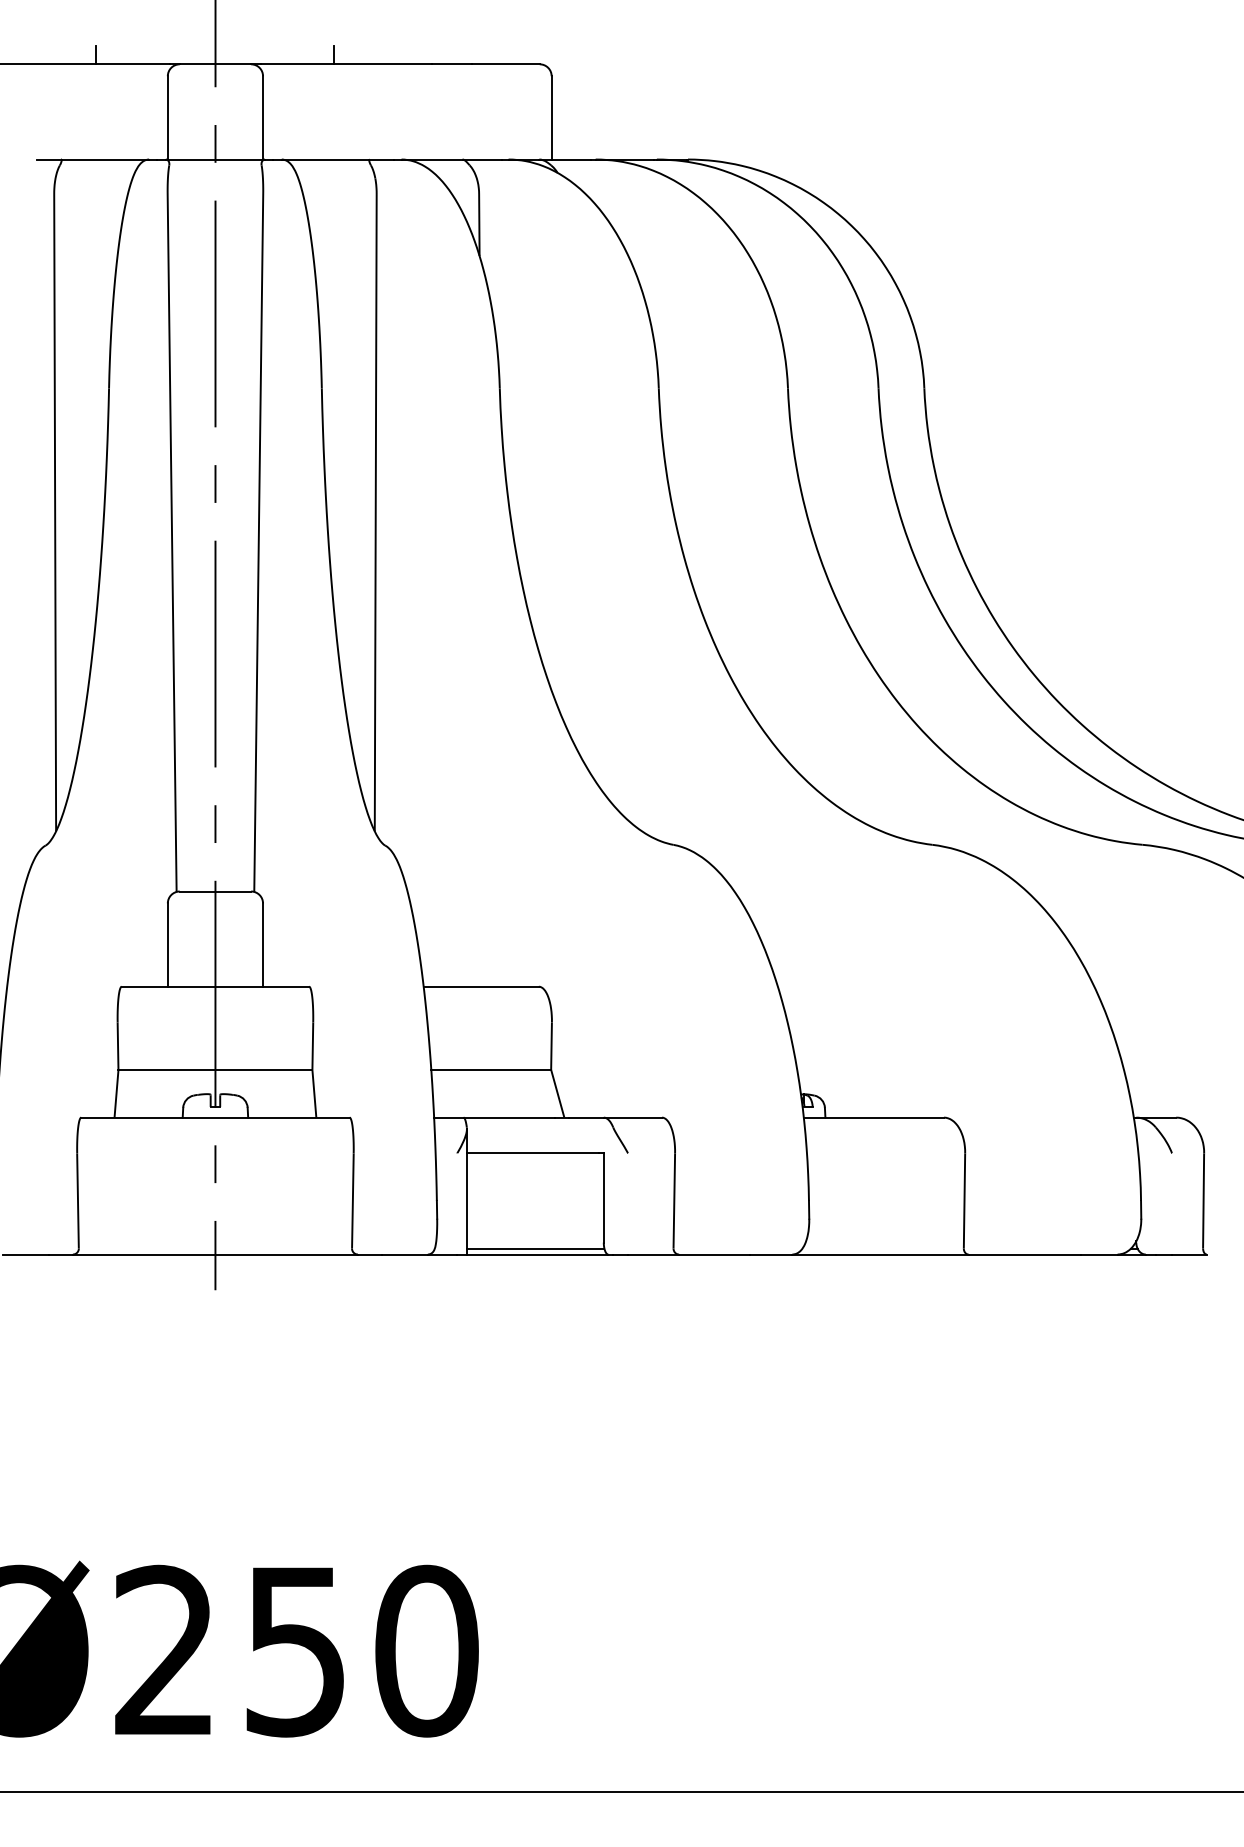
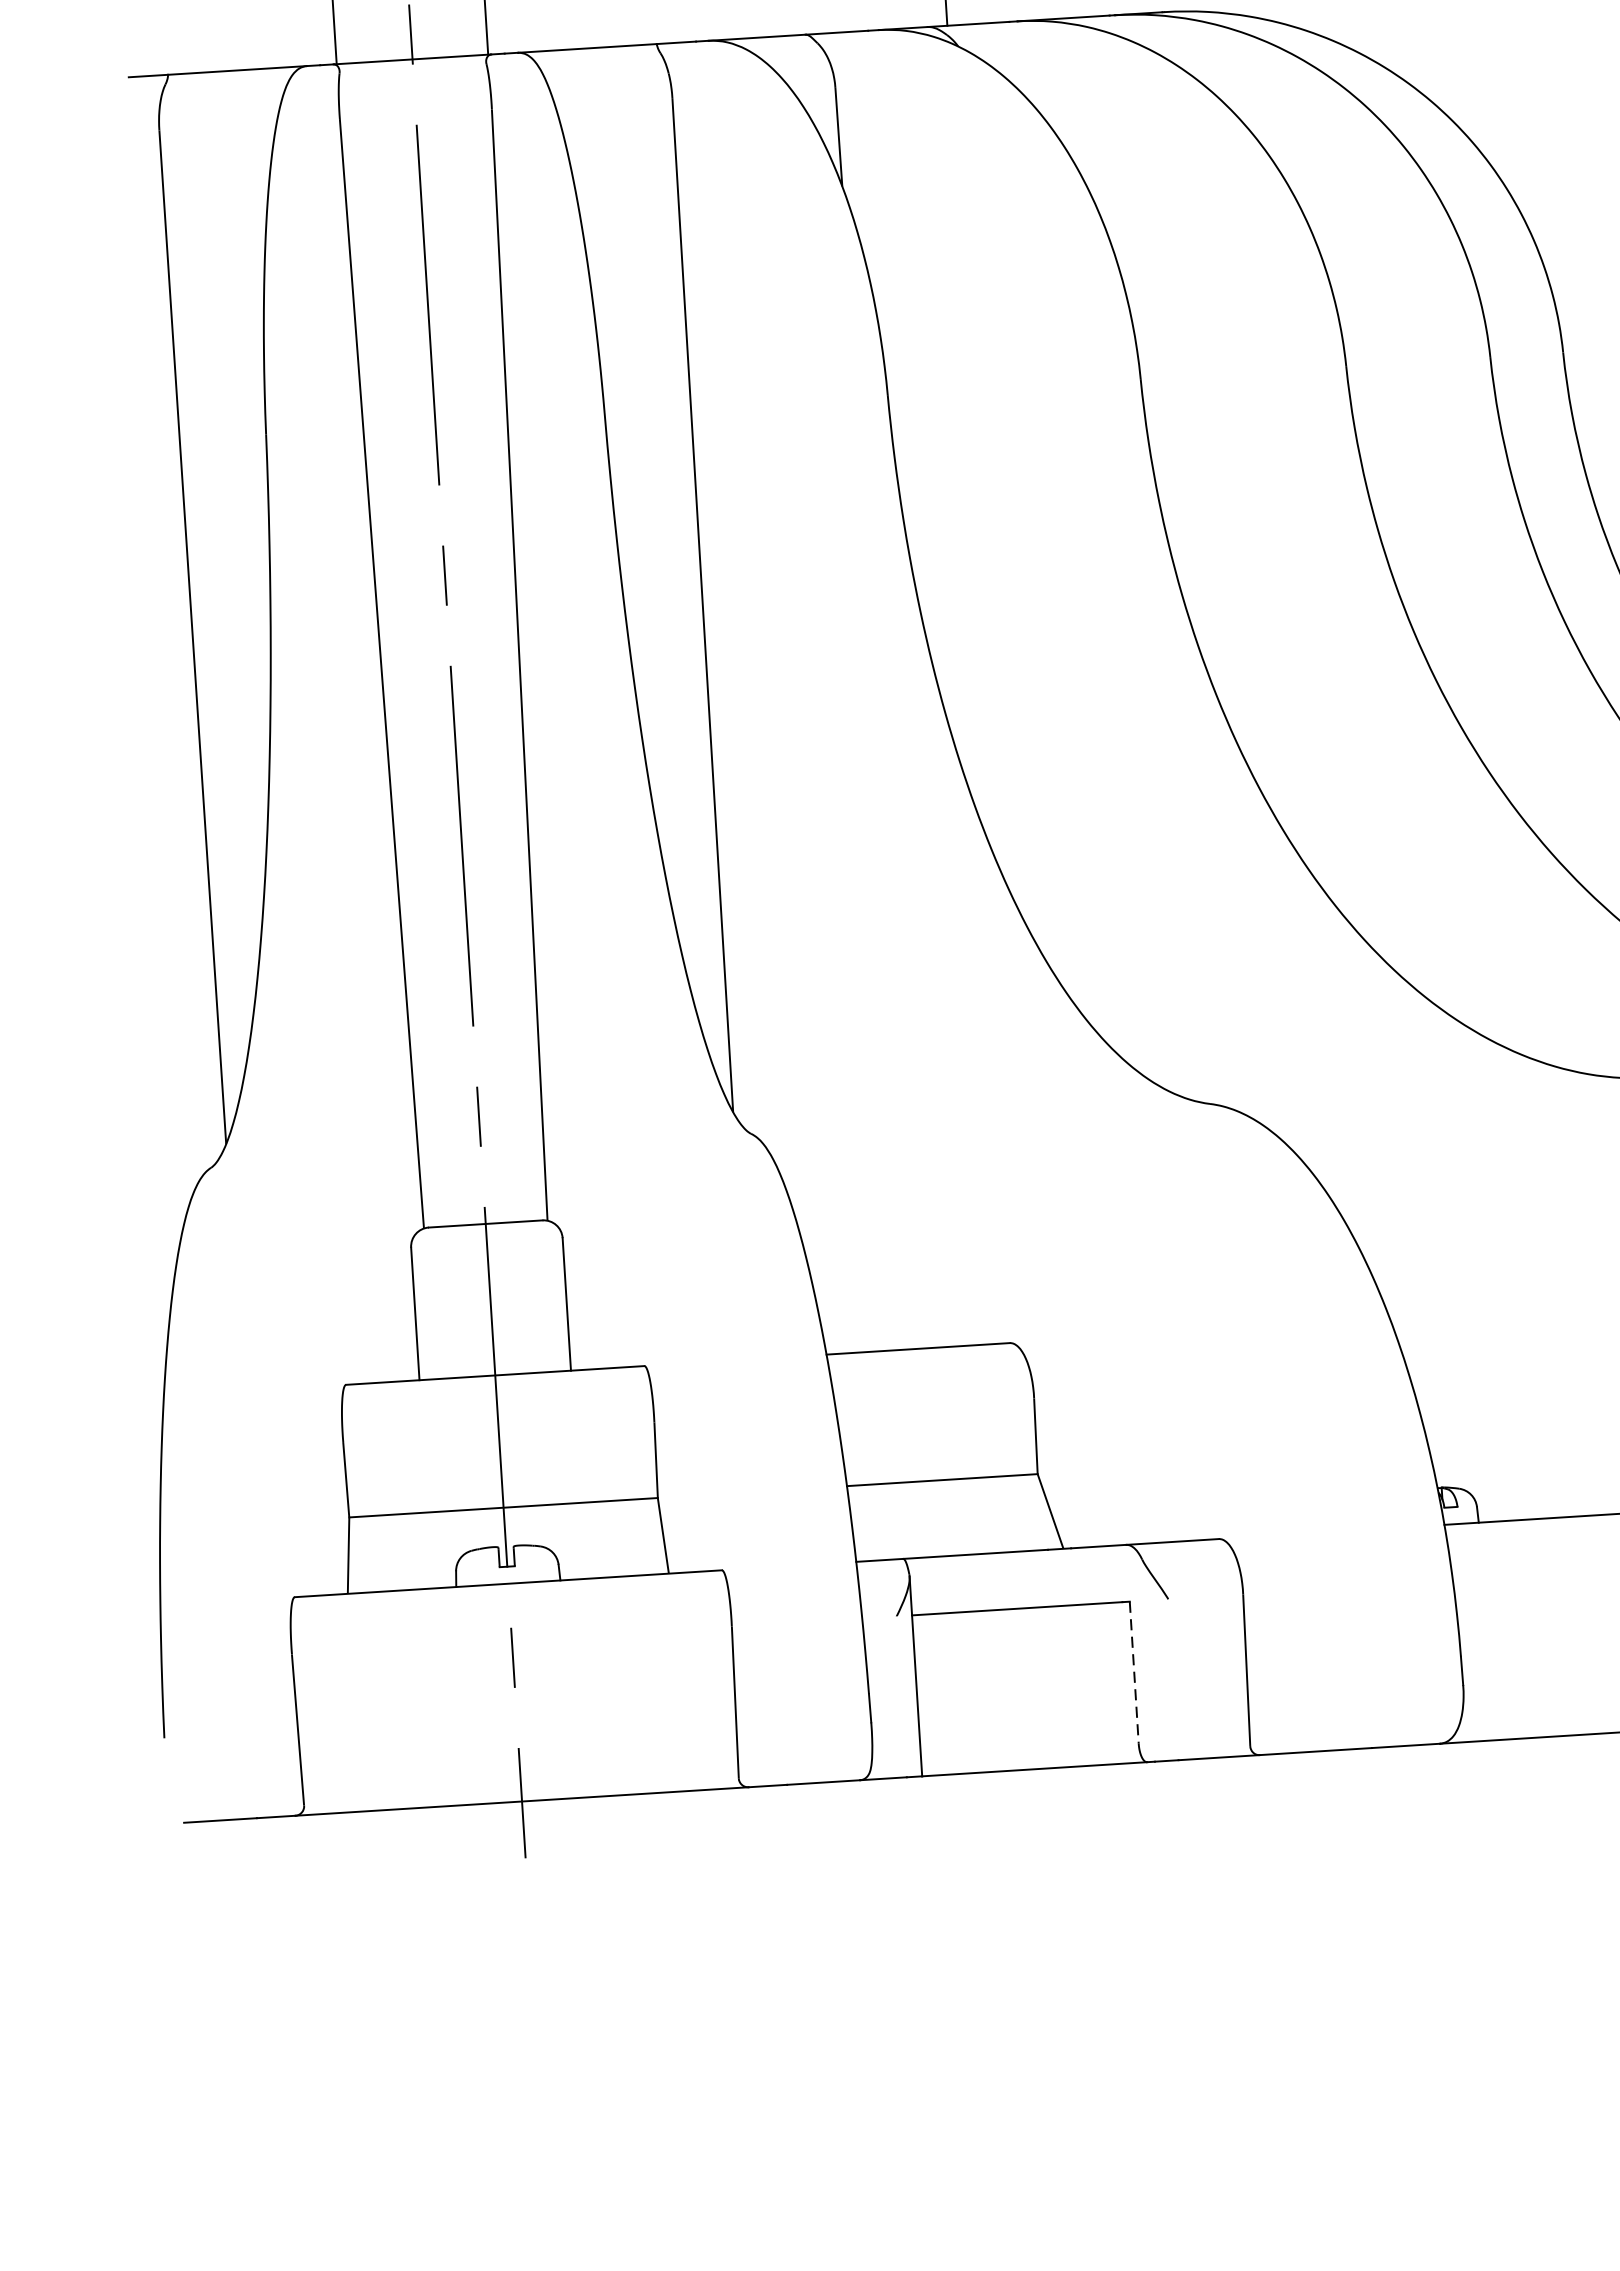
line: (603, 1198) -> (1133, 1673), solid -> dashed
line: (535, 1248) -> (1030, 1759), removed

